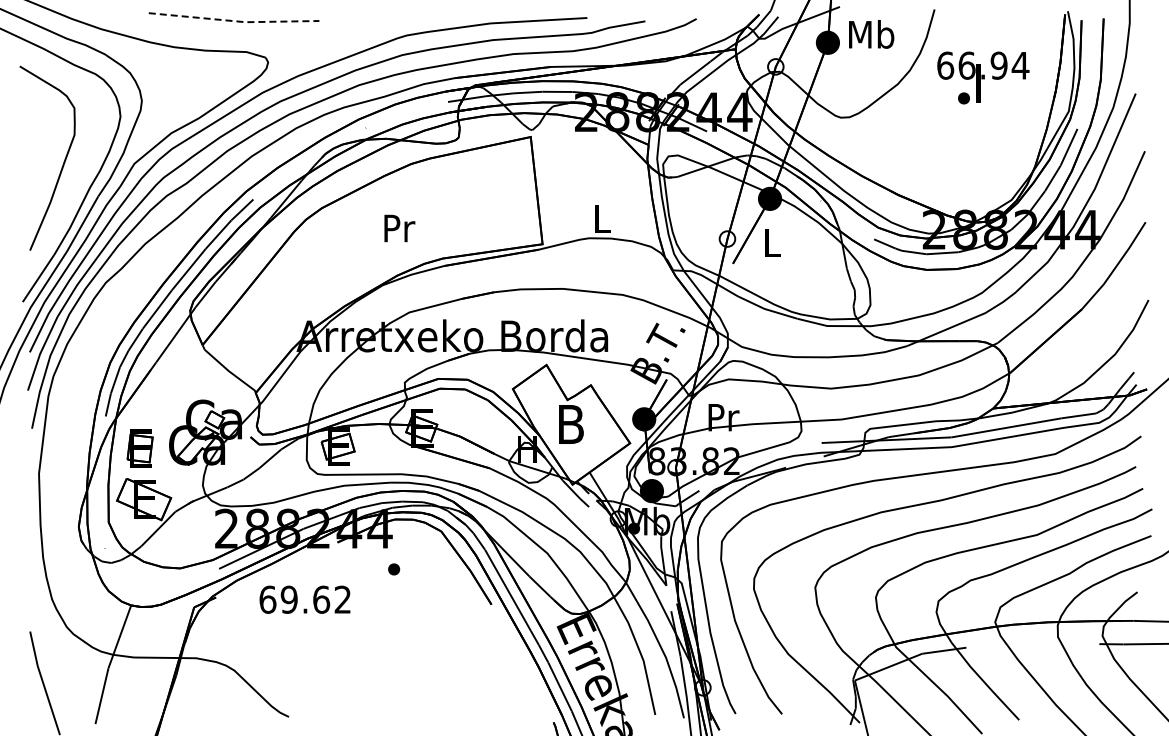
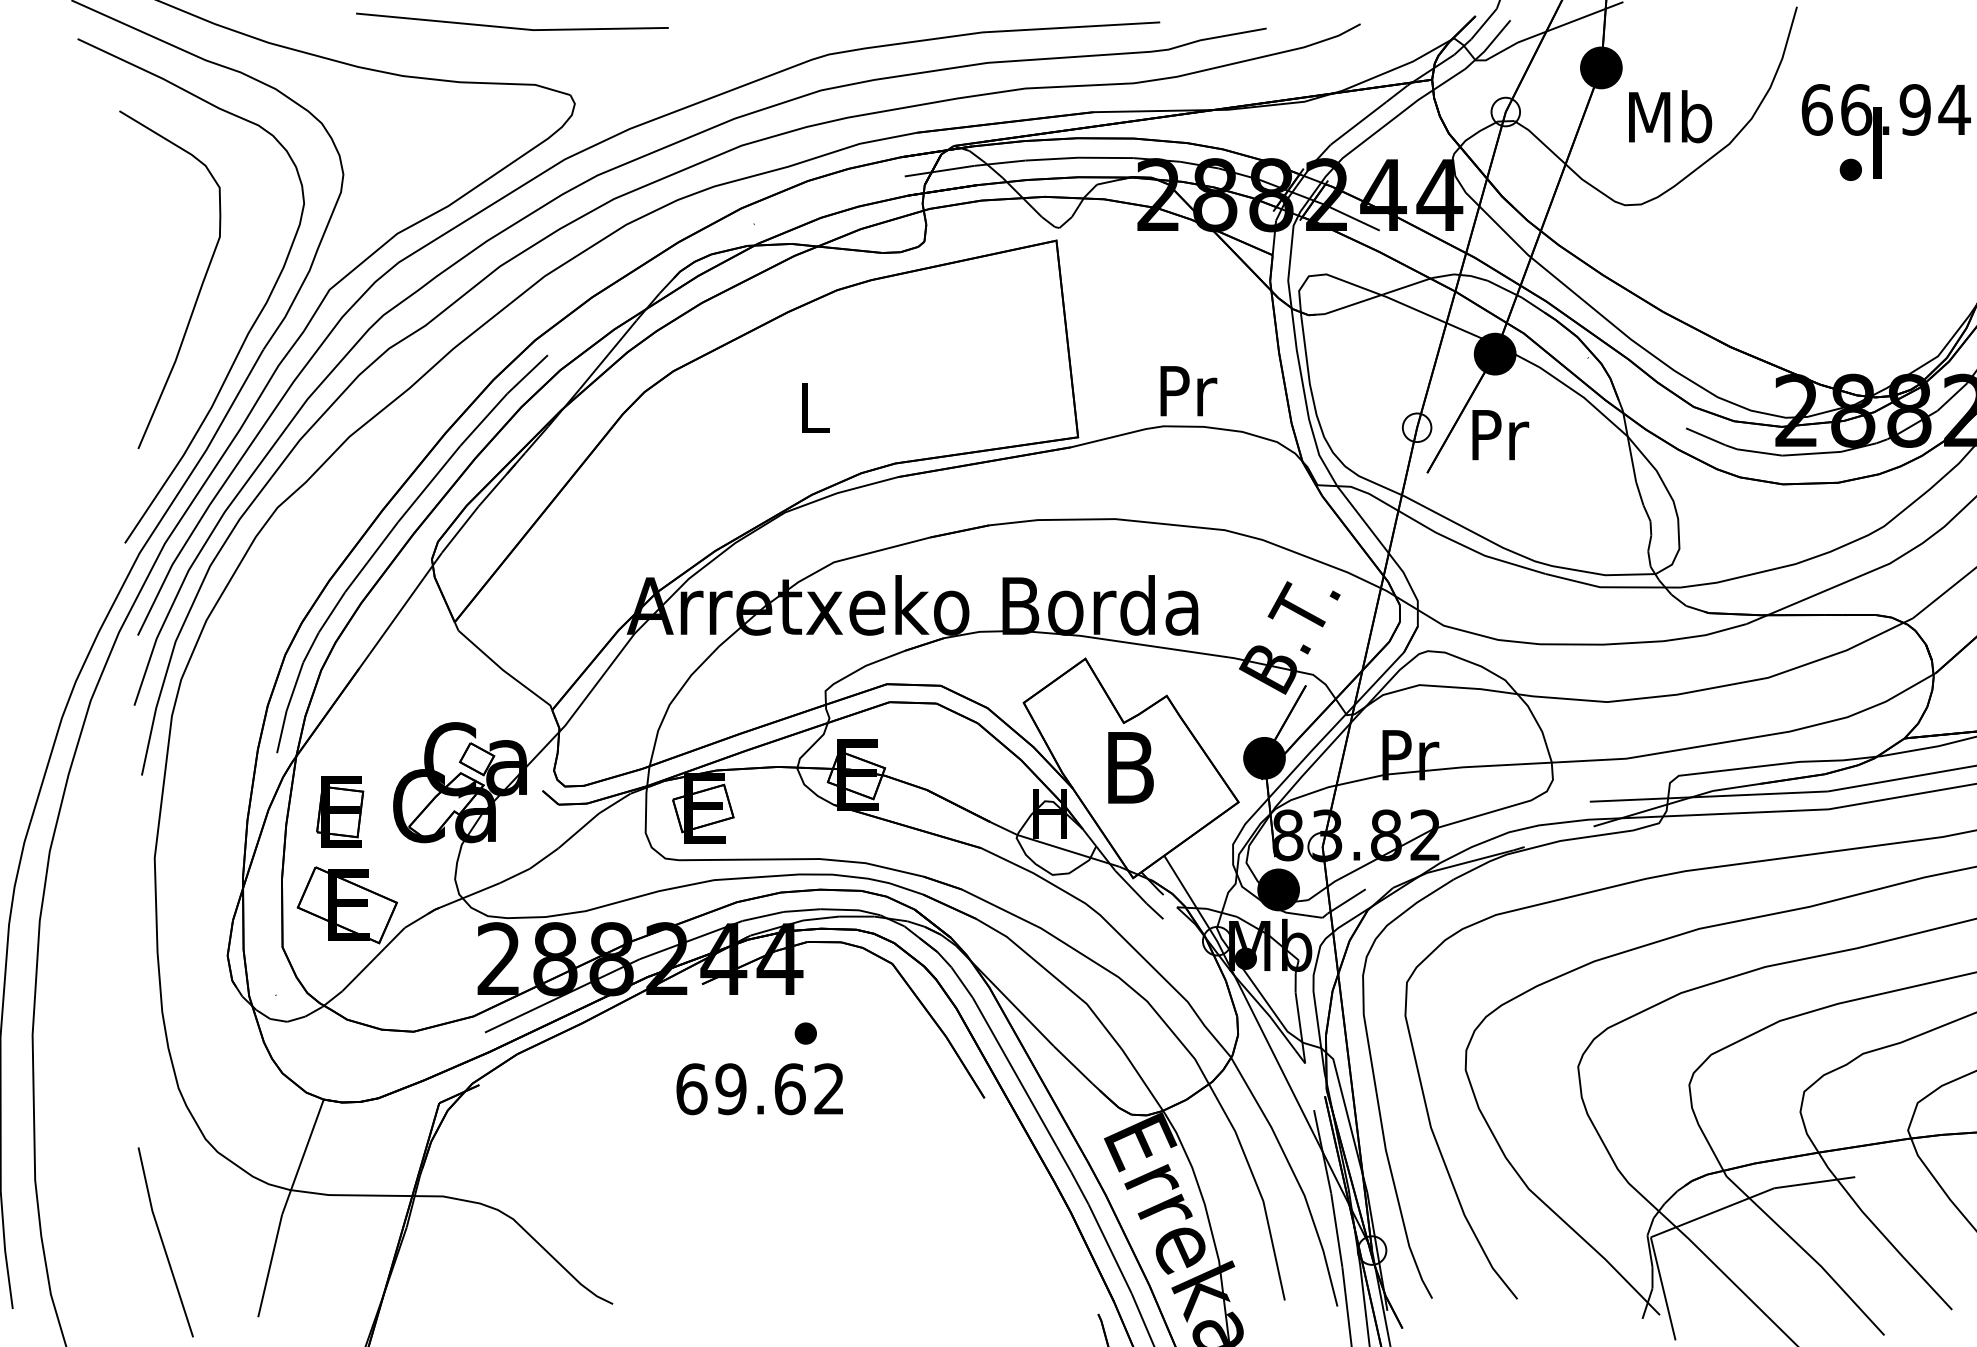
line: (234, 21) -> (513, 28), dashed -> solid
text: (871, 34) -> (1670, 116), moved
text: (602, 218) -> (1187, 390), L -> Pr
text: (399, 228) -> (815, 408), Pr -> L
text: (772, 242) -> (1499, 434), L -> Pr
text: (304, 599) -> (758, 1088), moved

